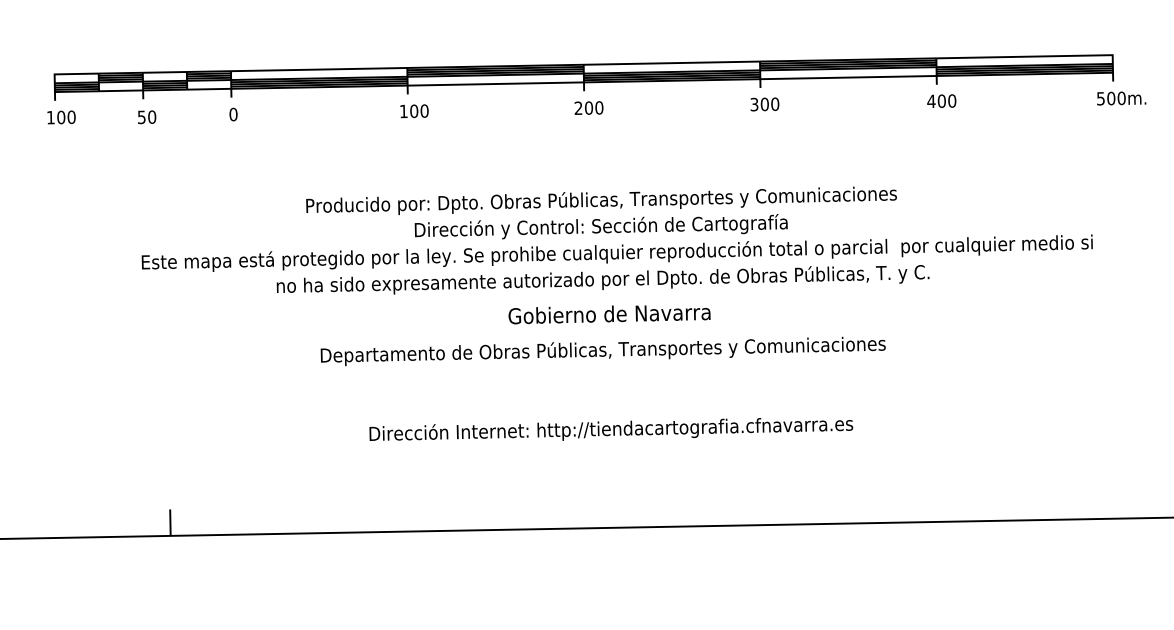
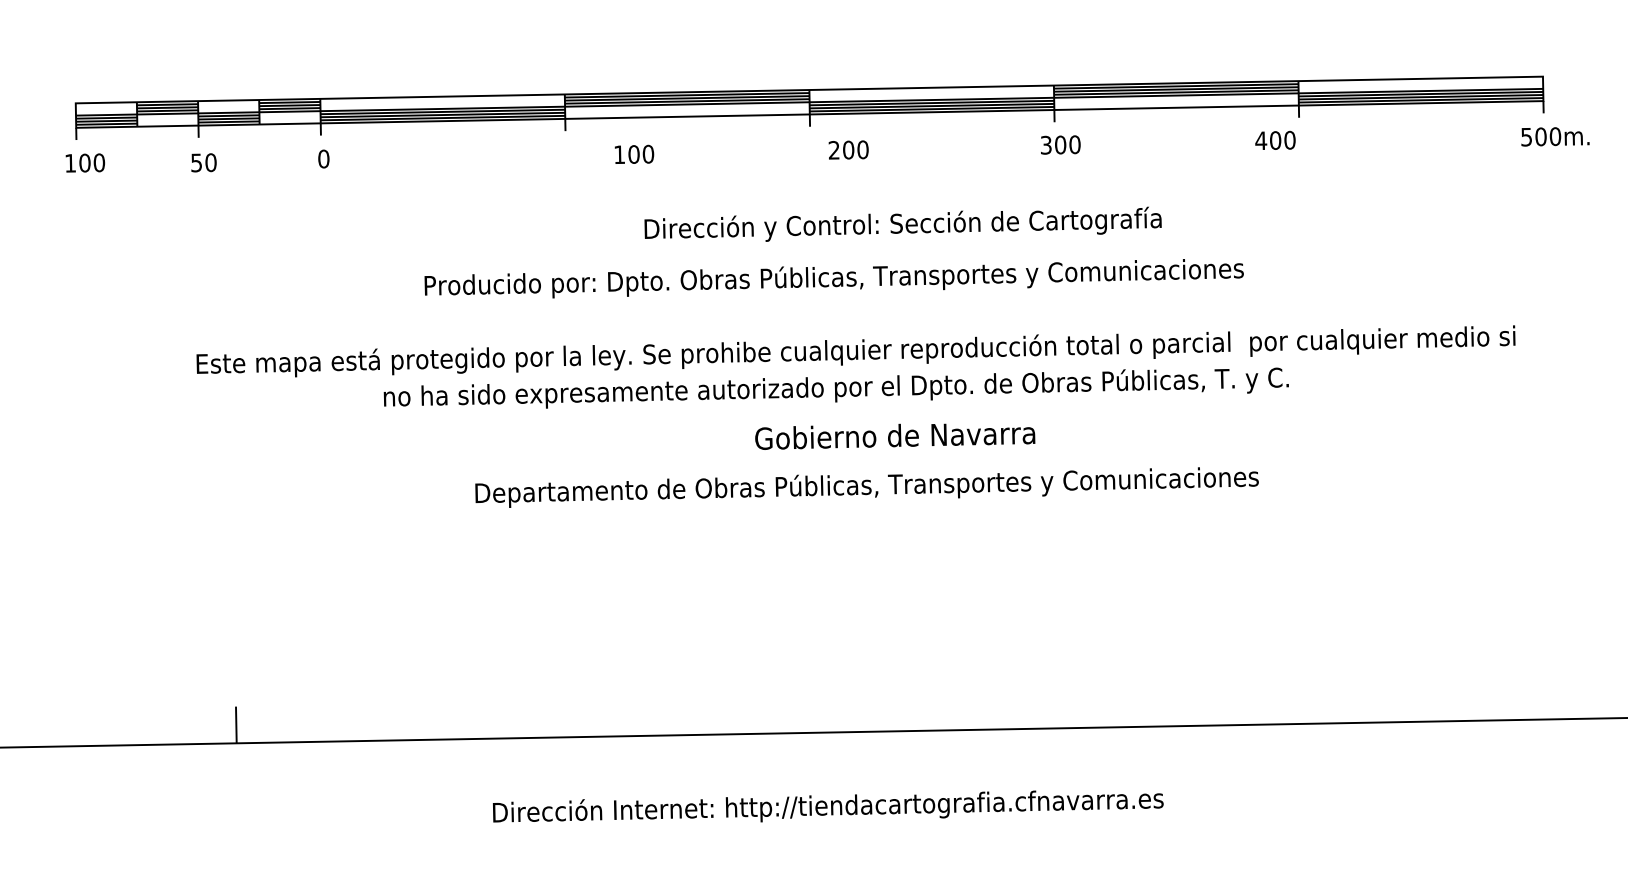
text: (941, 100) -> (1275, 139), moved
text: (588, 107) -> (847, 149), moved
text: (414, 111) -> (634, 154), moved
text: (600, 226) -> (902, 224), moved
text: (609, 314) -> (895, 436), moved
text: (602, 351) -> (866, 487), moved
text: (611, 429) -> (828, 806), moved

